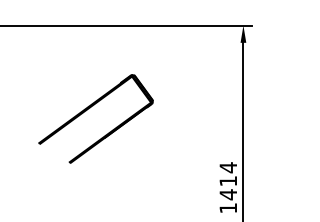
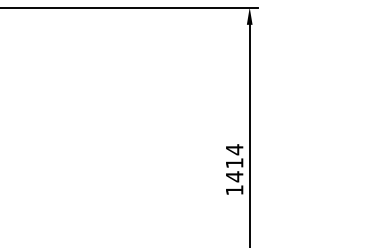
part: (89, 109) -> (95, 91), removed

